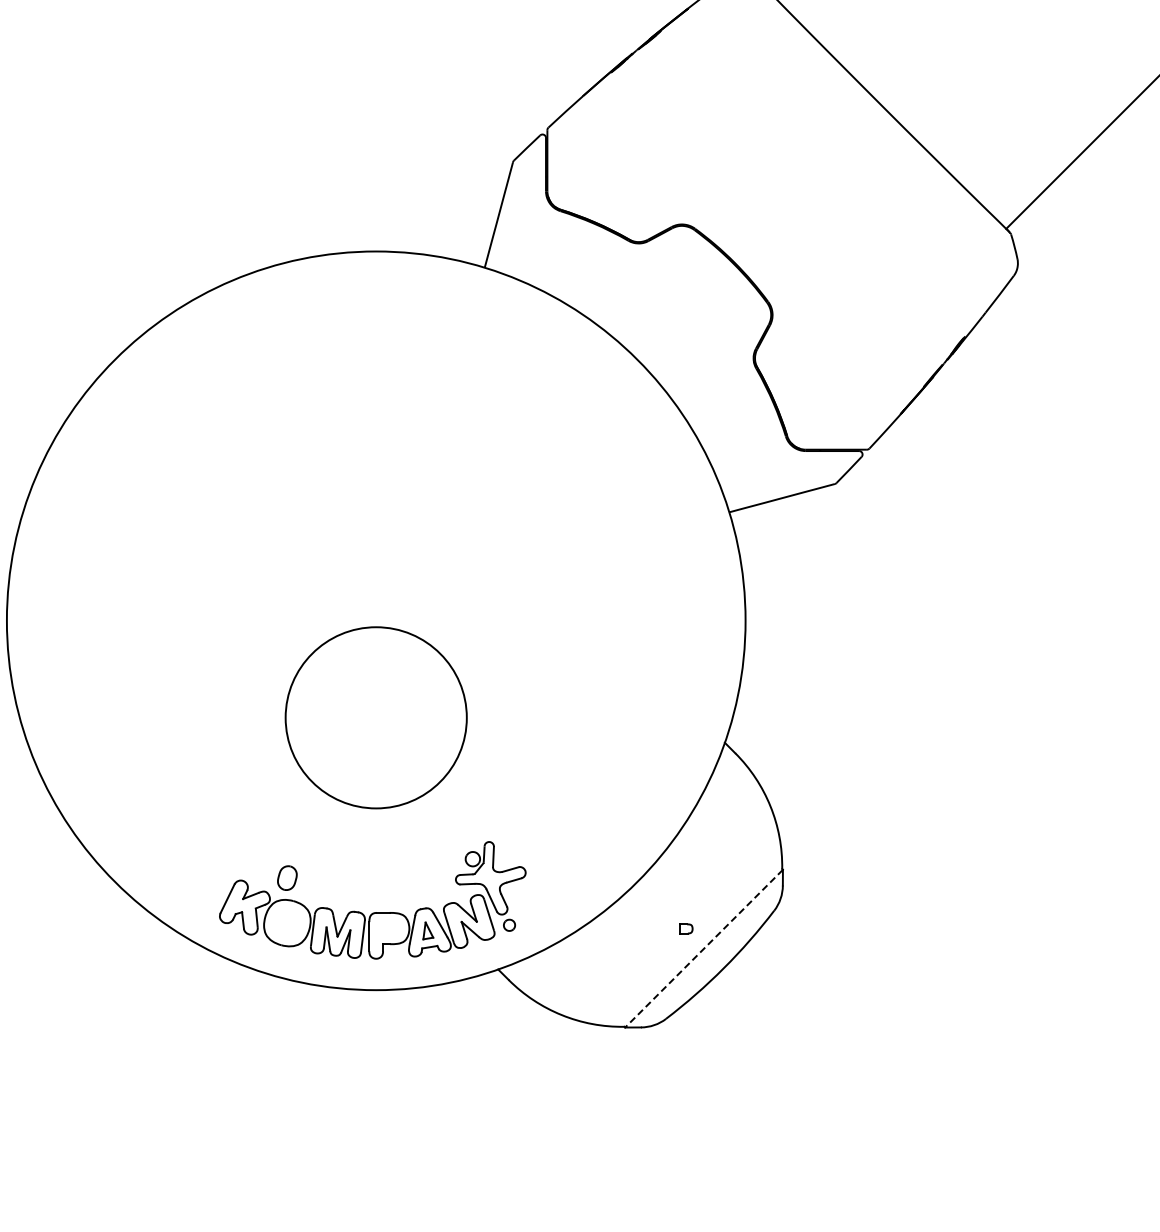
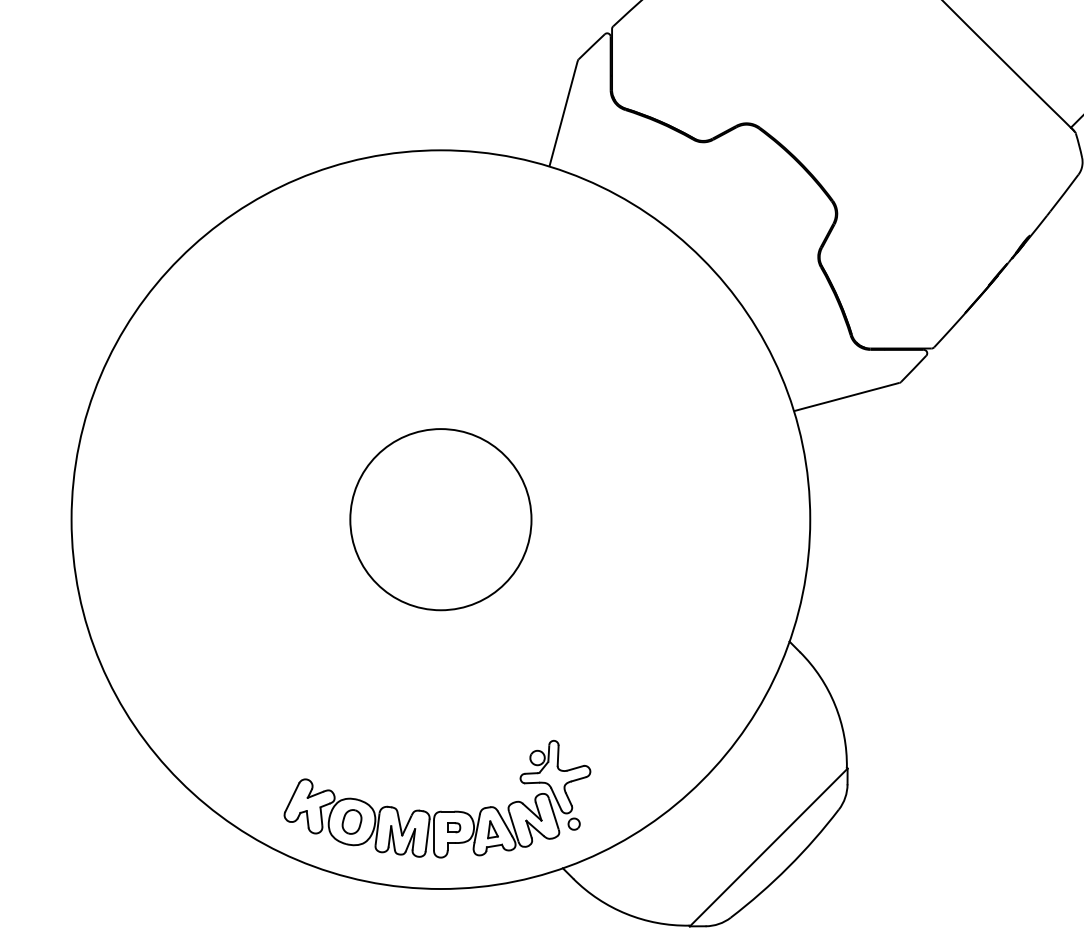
circle: (375, 717) -> (440, 519), moved
part: (287, 877) -> (352, 821), moved
part: (686, 928) -> (454, 827), moved
line: (704, 948) -> (769, 847), dashed -> solid

